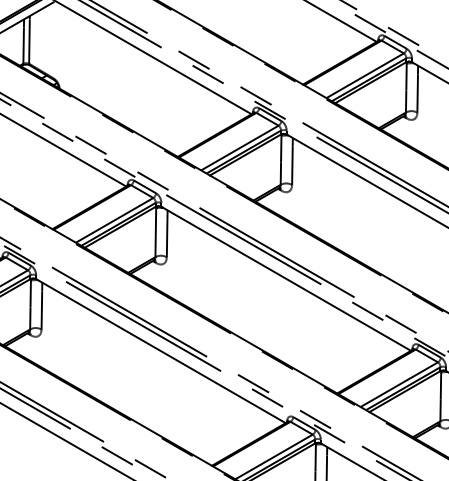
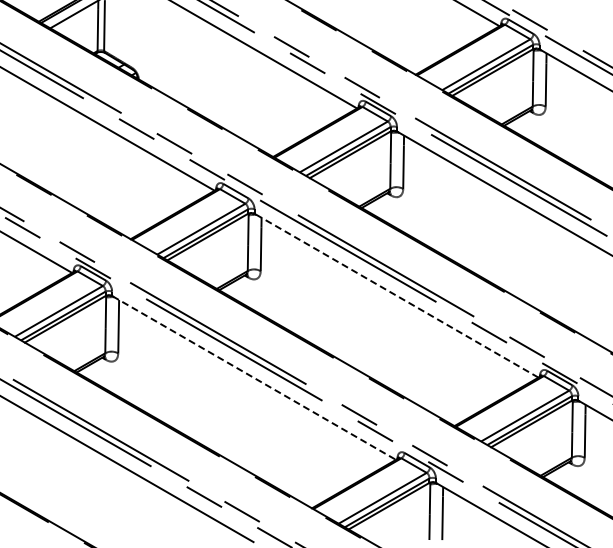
line: (286, 278) -> (396, 295), solid -> dashed
line: (161, 351) -> (254, 378), solid -> dashed

